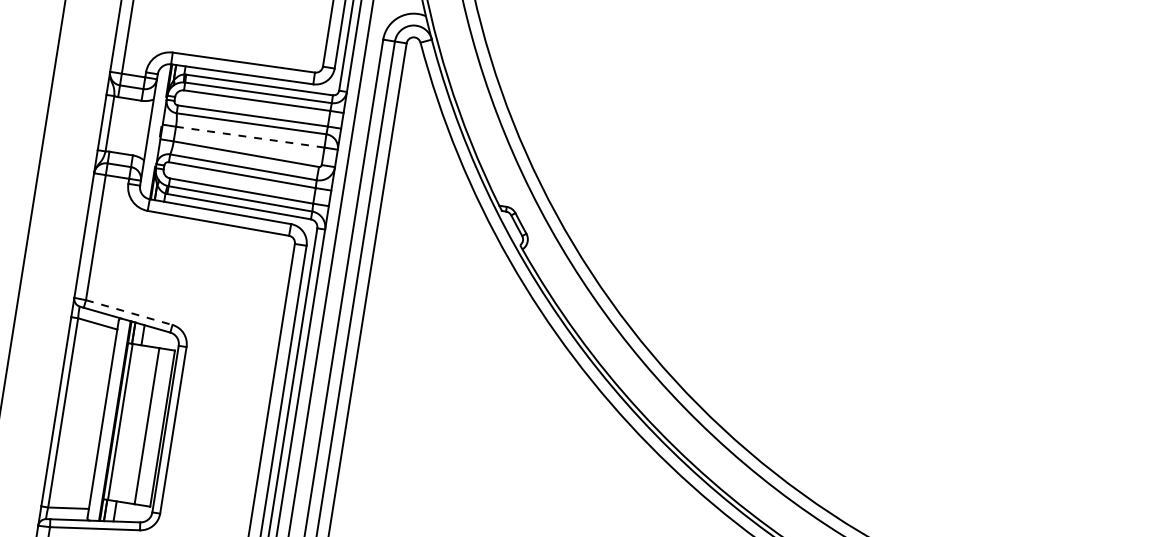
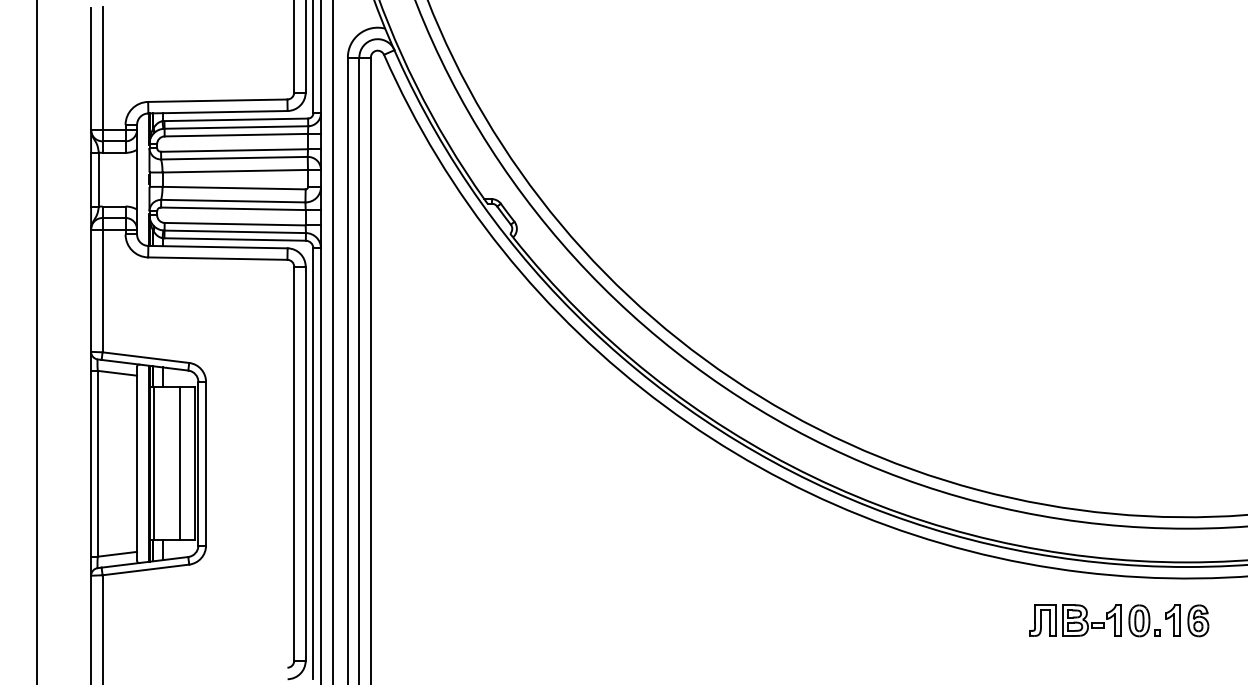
line: (250, 137) -> (235, 171), dashed -> solid
line: (128, 312) -> (145, 357), dashed -> solid

